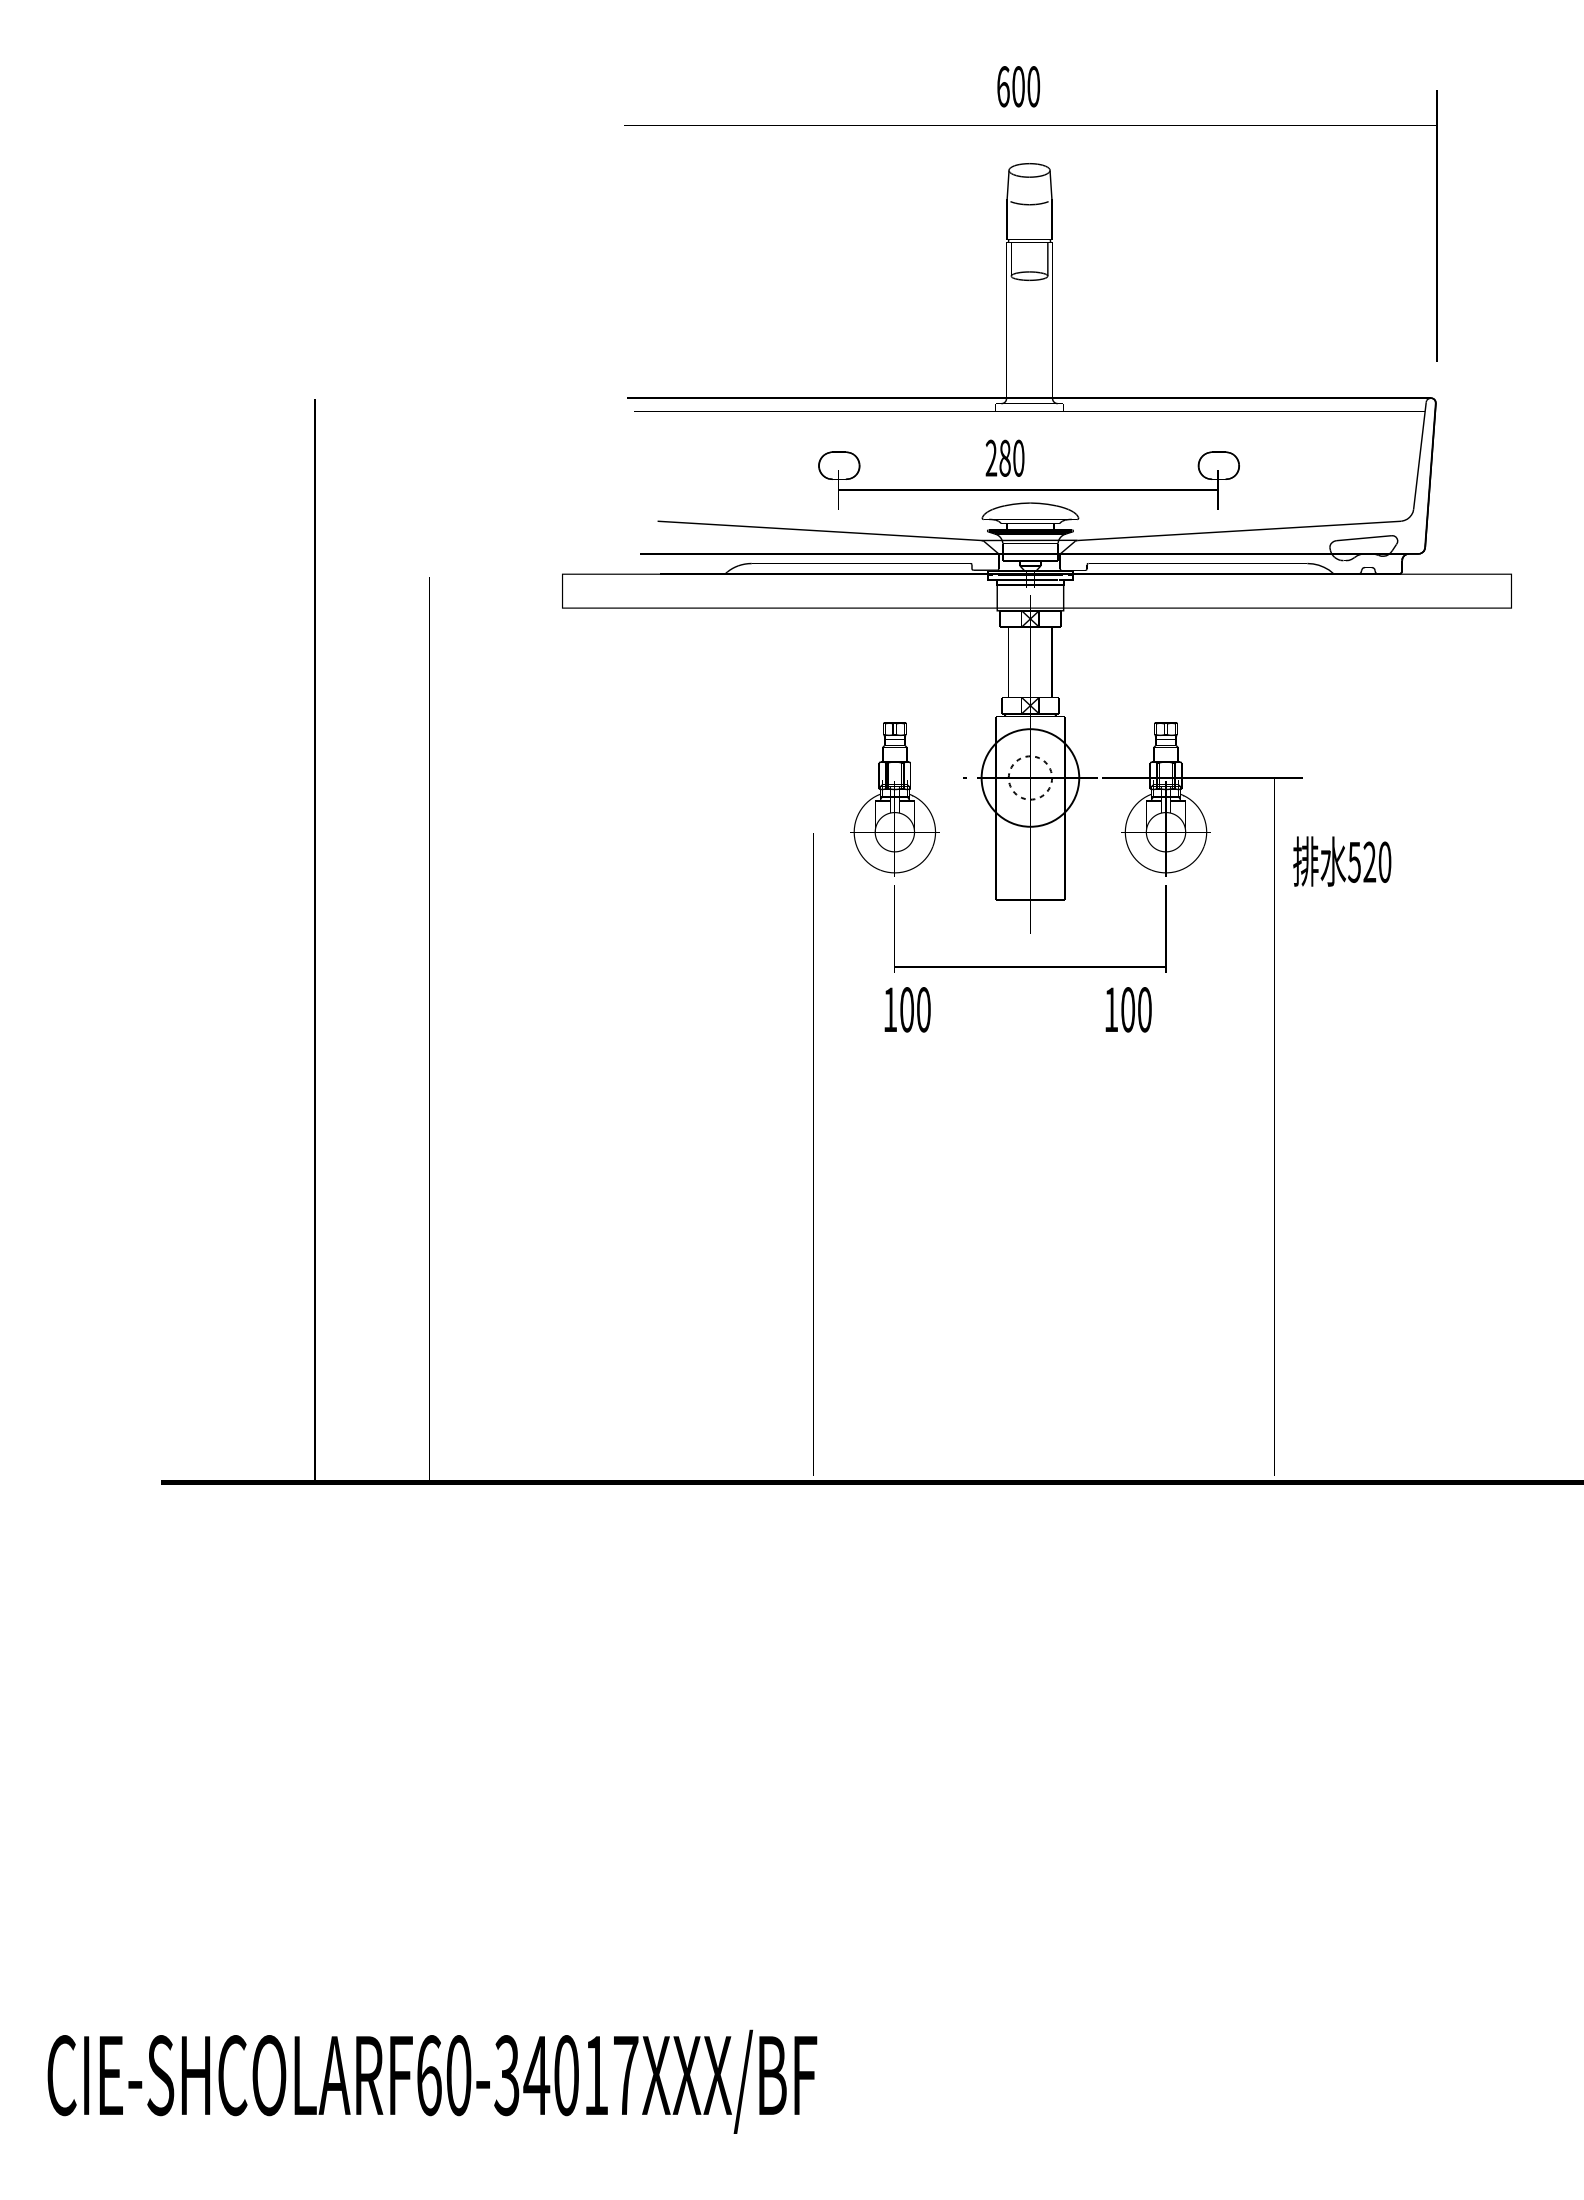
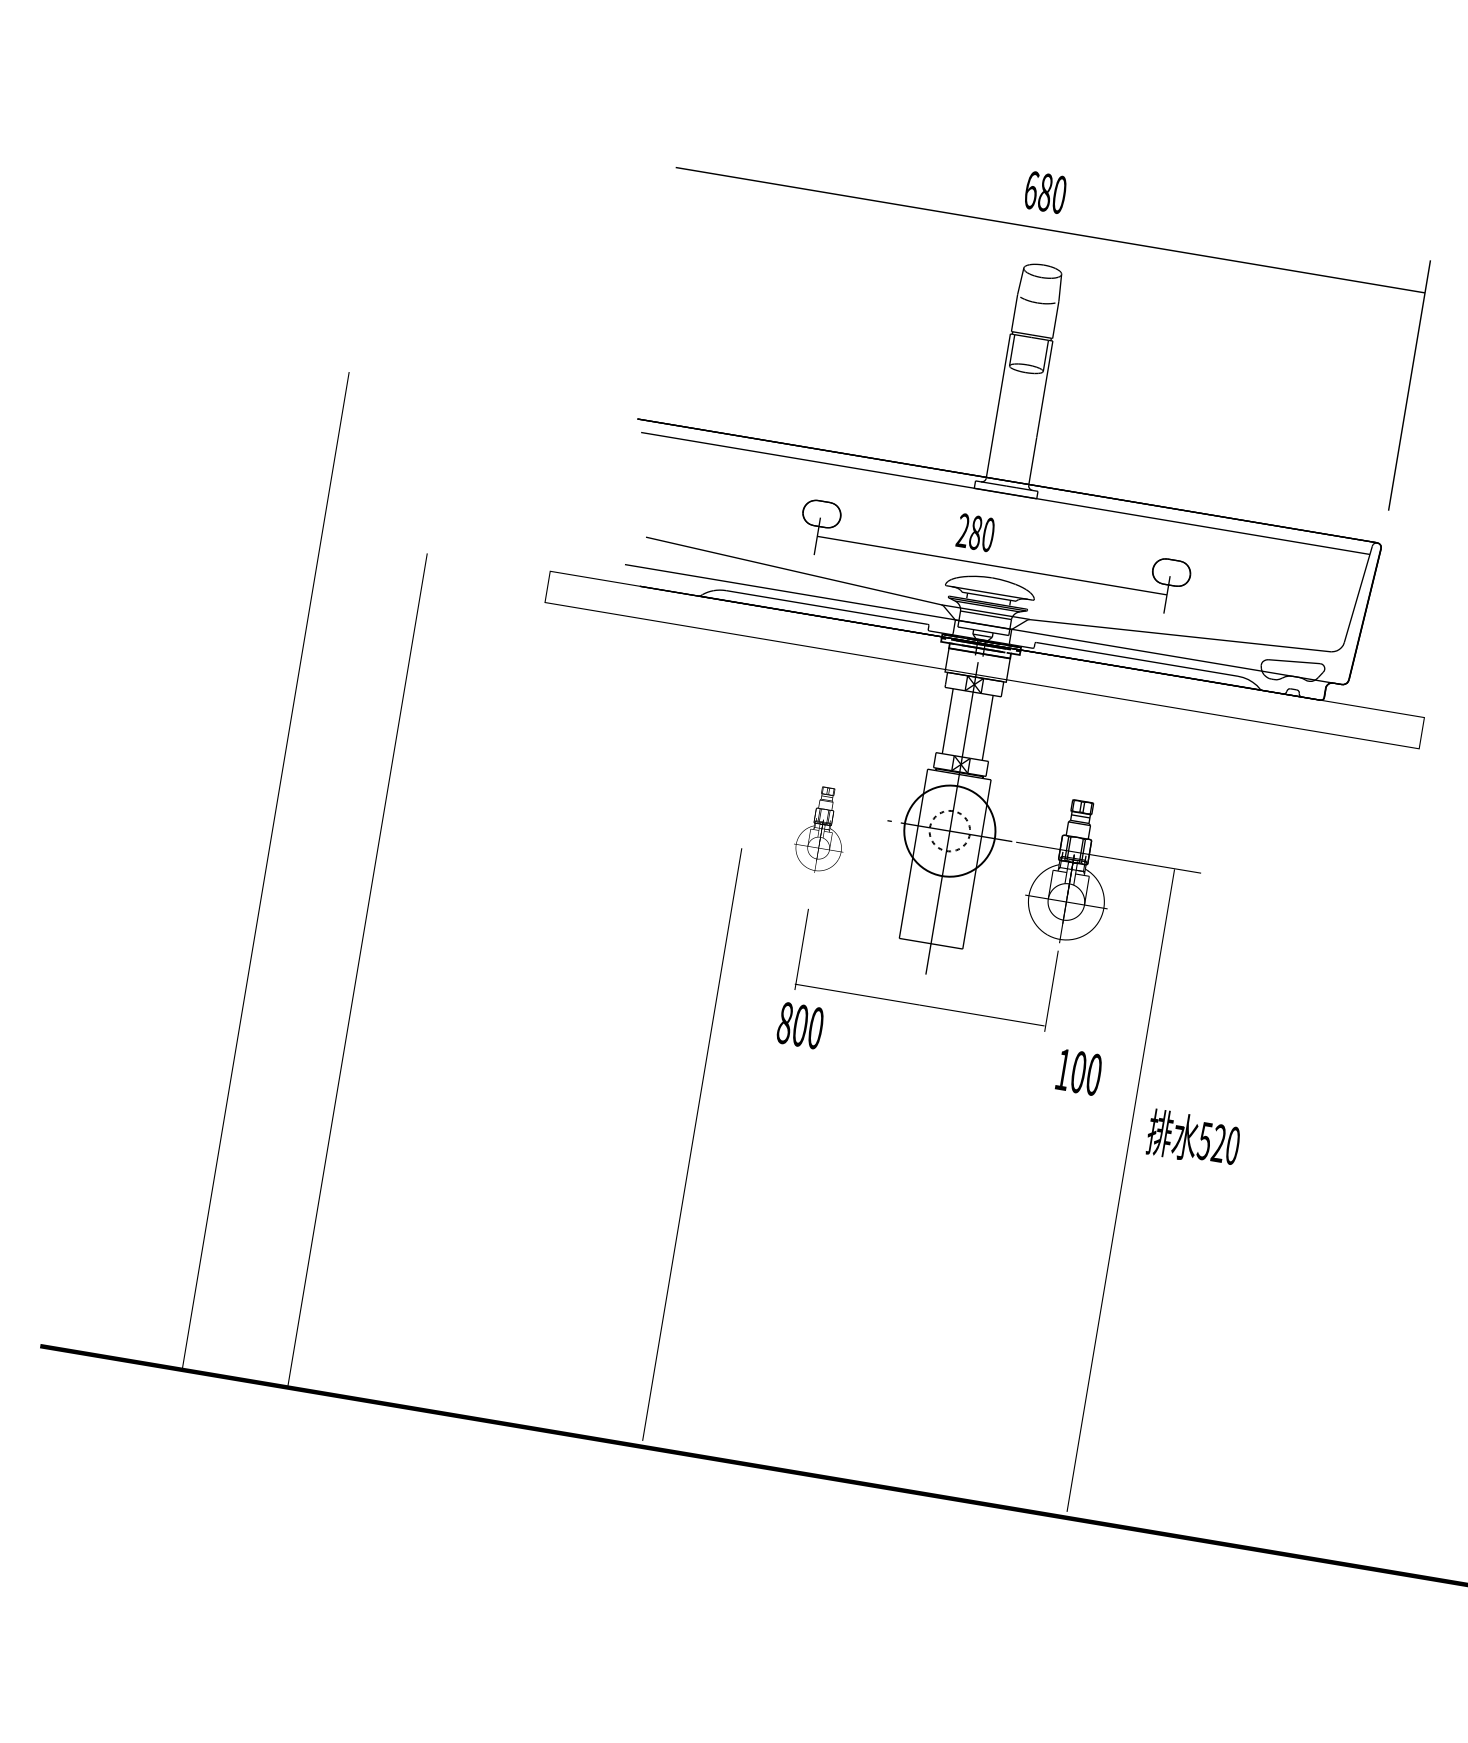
text: (1018, 86) -> (1045, 192), 600 -> 680
part: (894, 799) -> (821, 830), size x0.6
text: (1342, 861) -> (1193, 1138), moved
text: (890, 1009) -> (785, 1022), 100 -> 800
text: (1128, 1009) -> (1079, 1072), moved

